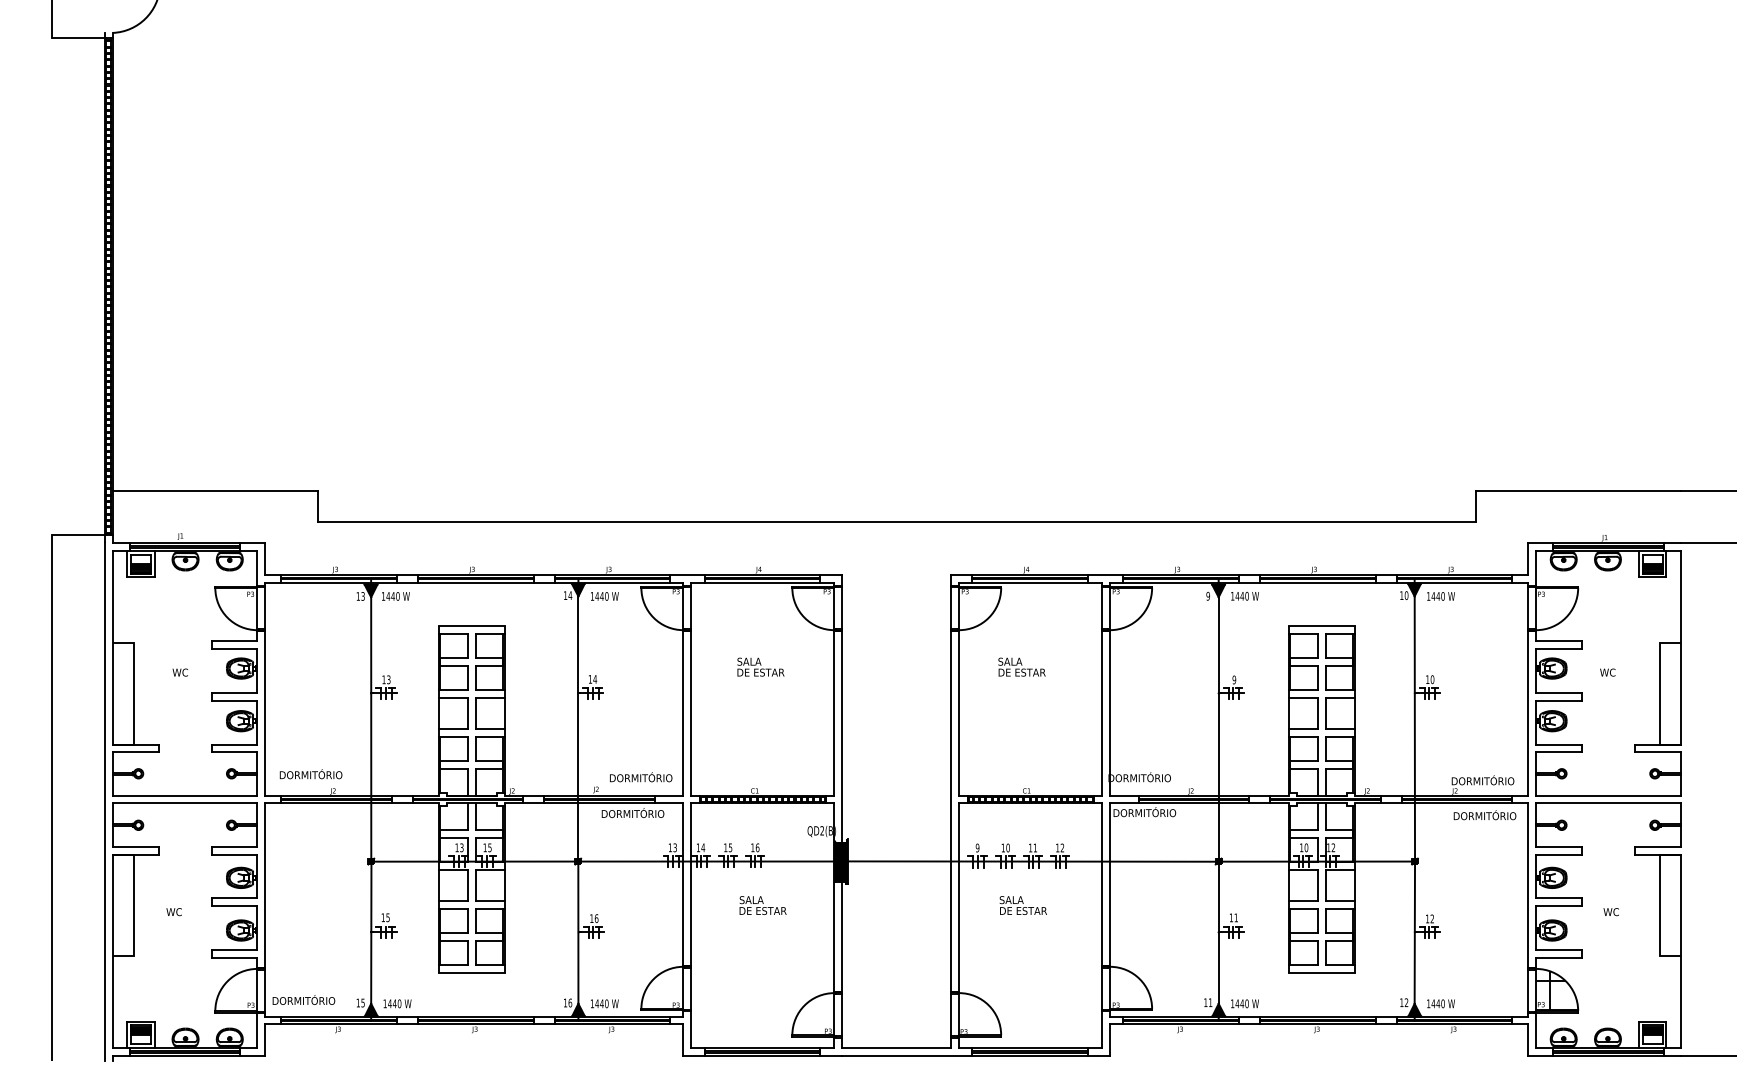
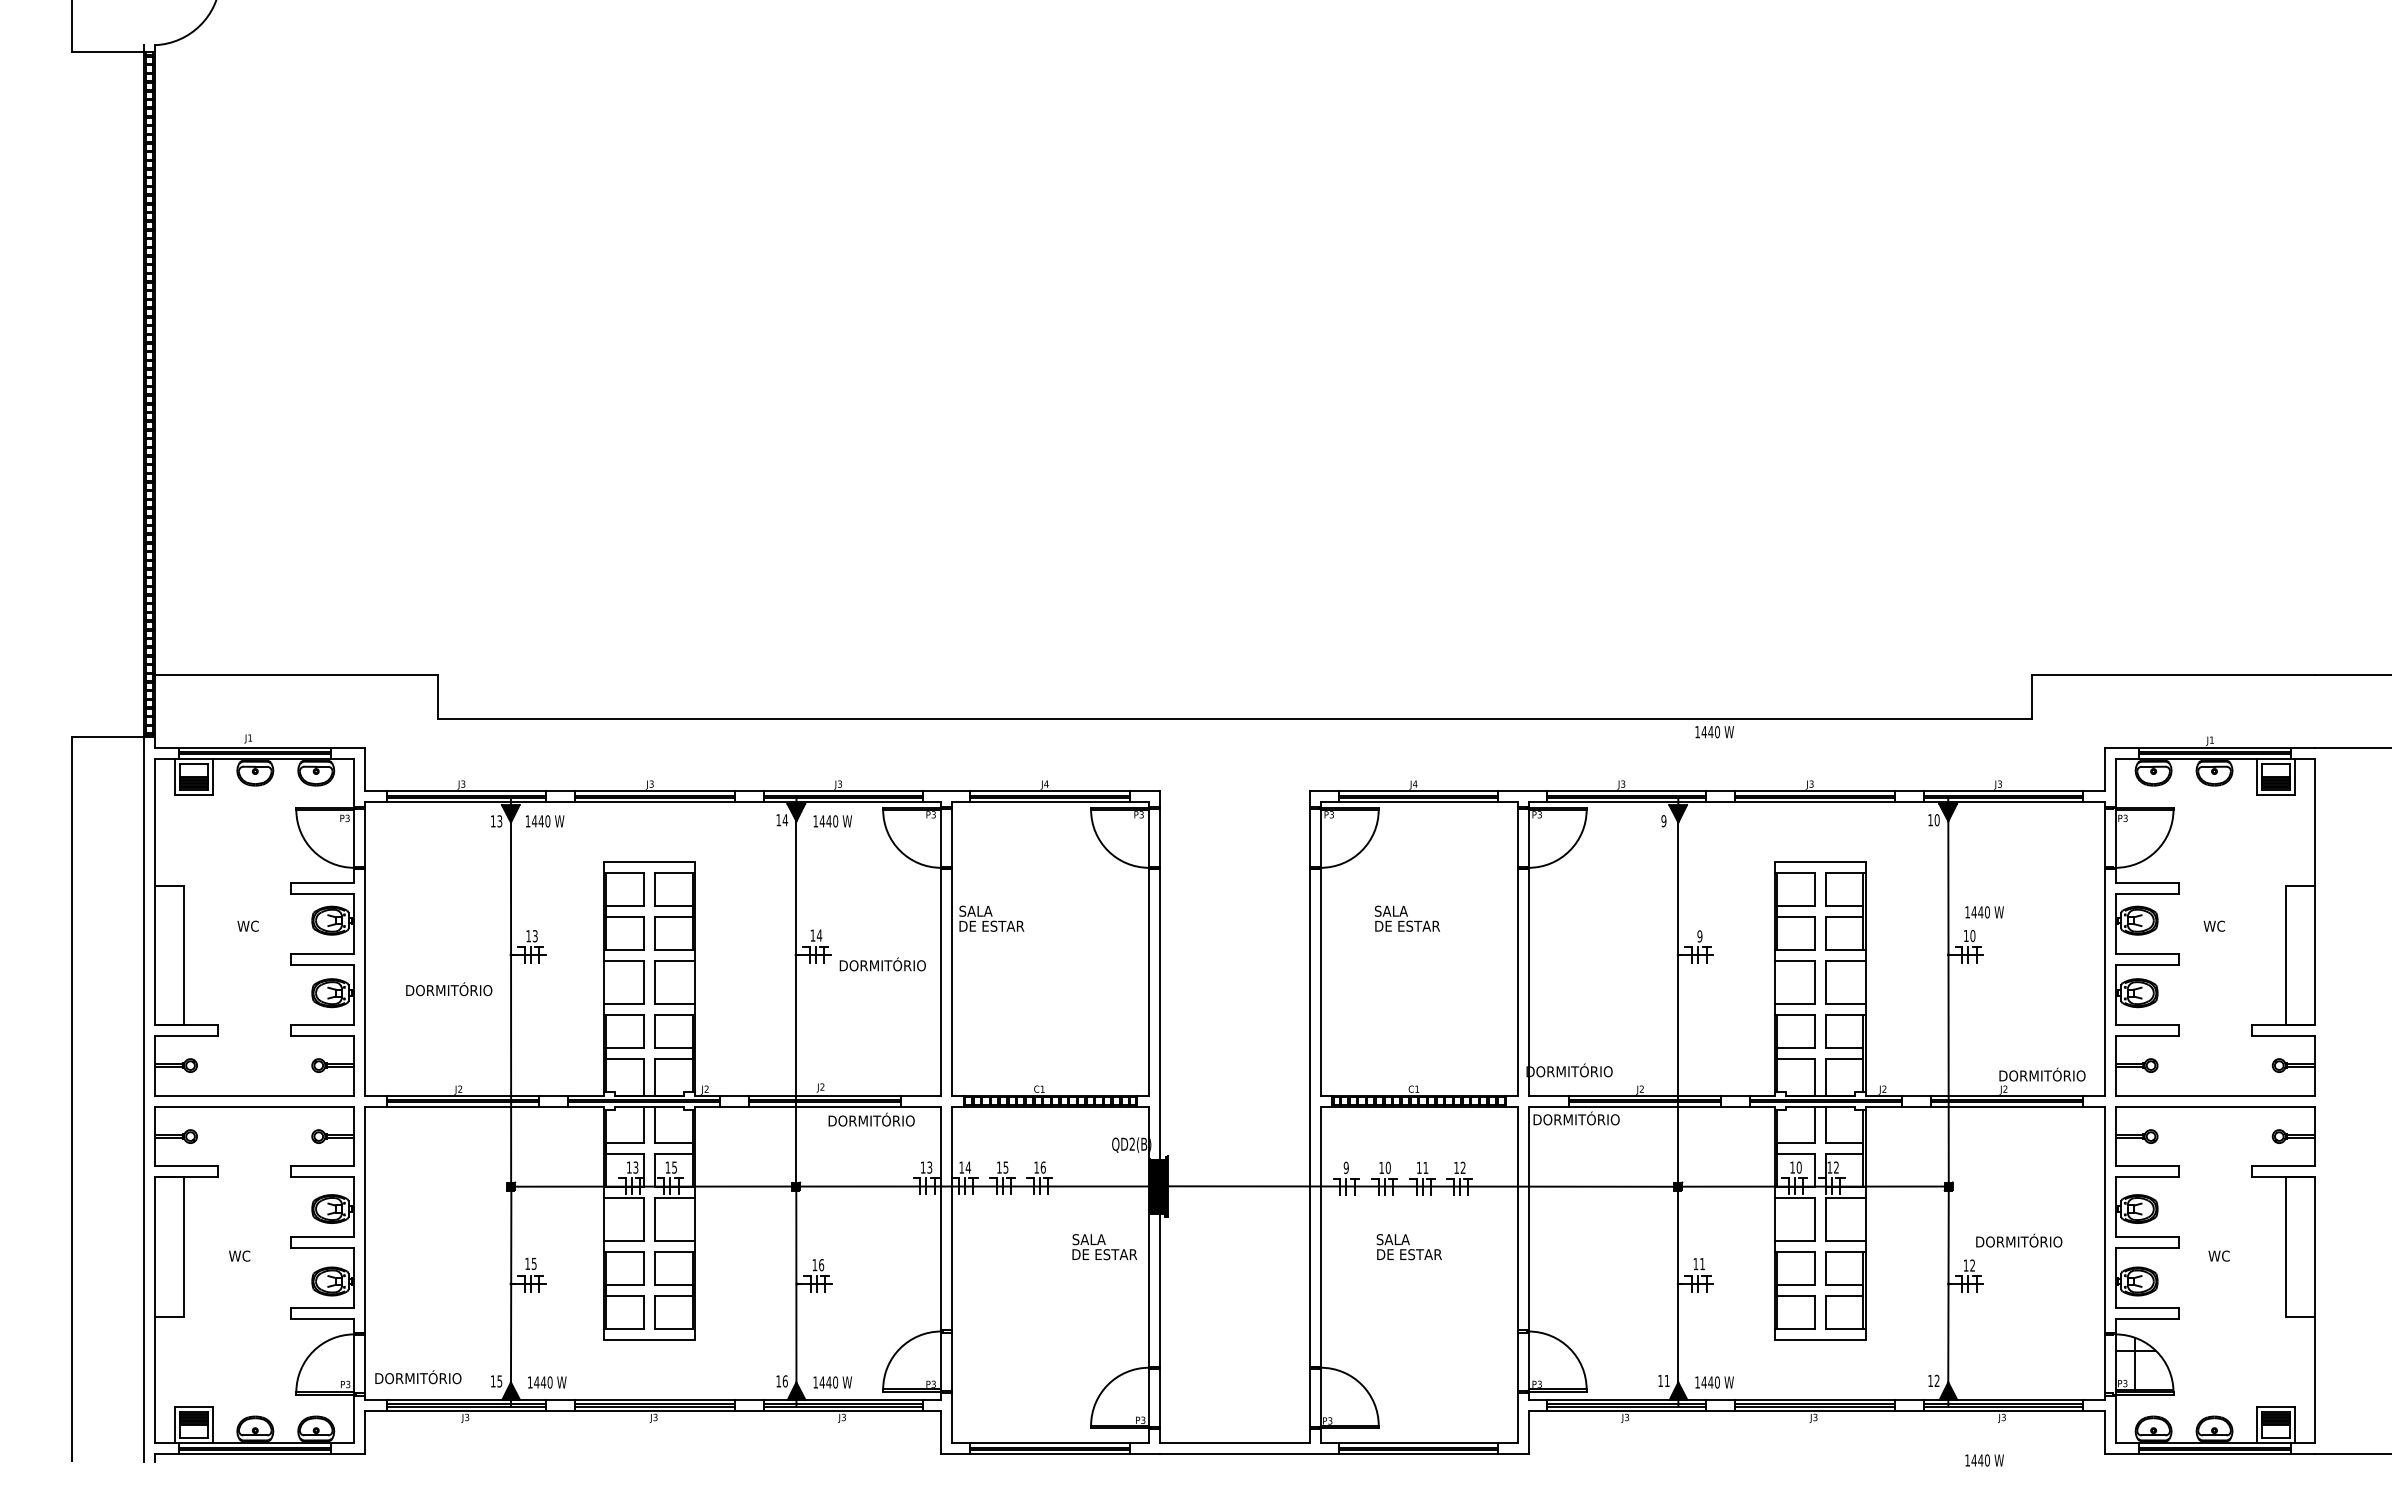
text: (1244, 596) -> (1714, 732), moved
text: (1440, 596) -> (1984, 912), moved
text: (760, 666) -> (991, 918), moved
text: (311, 774) -> (449, 989), moved
text: (640, 777) -> (882, 964), moved
text: (1485, 815) -> (2019, 1240), moved
text: (762, 905) -> (1104, 1247), moved
text: (1440, 1003) -> (1984, 1460), moved

